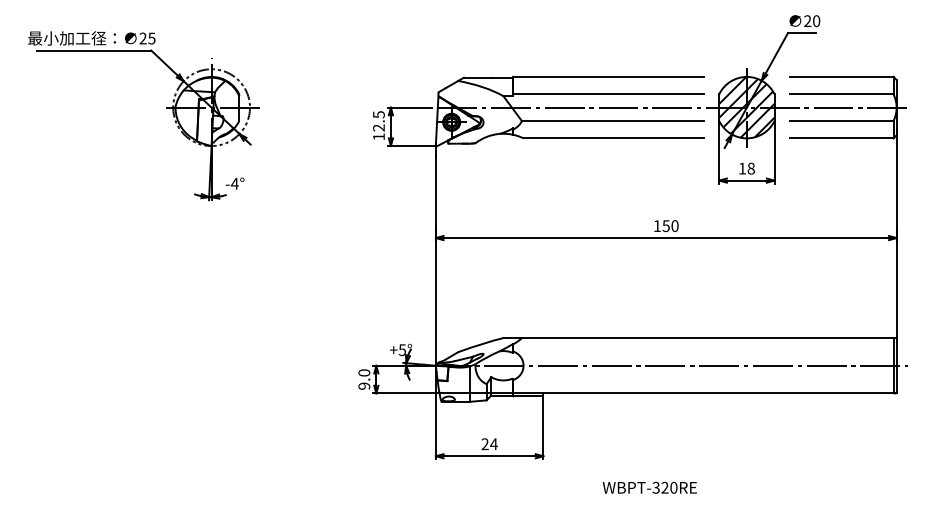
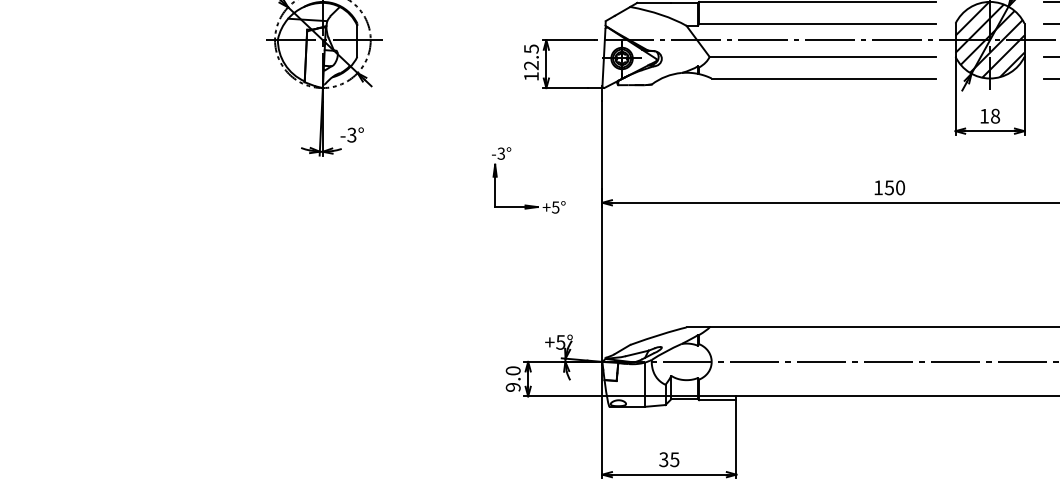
text: (234, 183) -> (351, 134), -4° -> -3°
part: (376, 239) -> (528, 204), added
text: (489, 444) -> (669, 460), 24 -> 35

